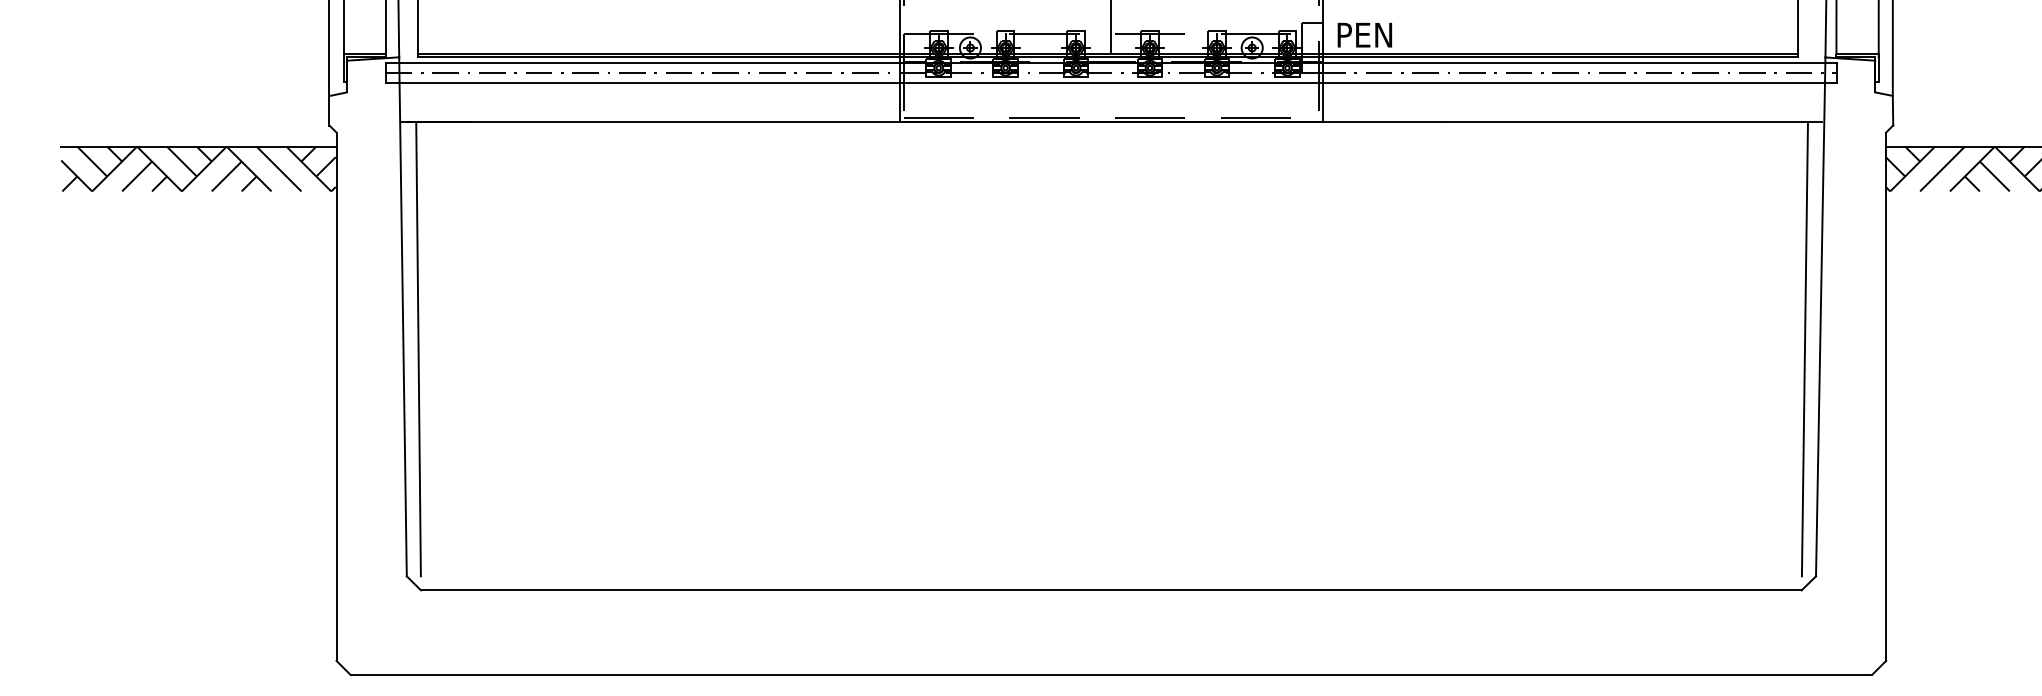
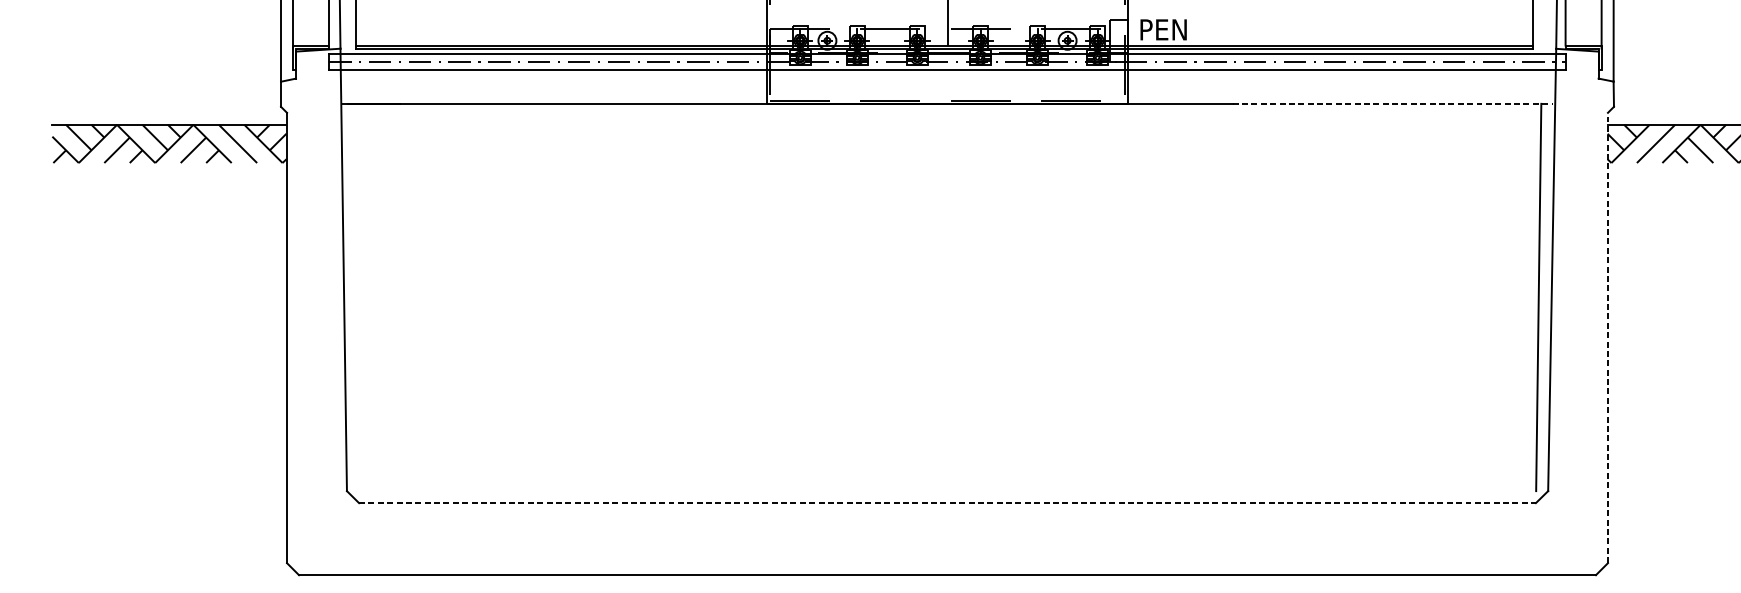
line: (1634, 121) -> (1393, 103), solid -> dashed
line: (418, 348) -> (356, 296), removed
line: (1886, 396) -> (1608, 337), solid -> dashed
line: (1111, 590) -> (947, 503), solid -> dashed

